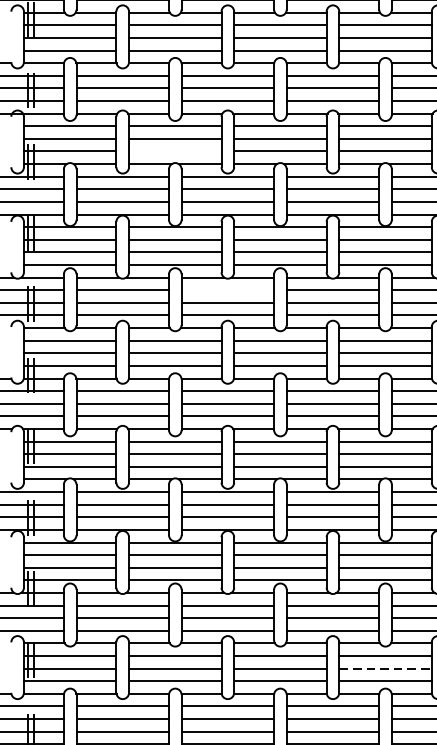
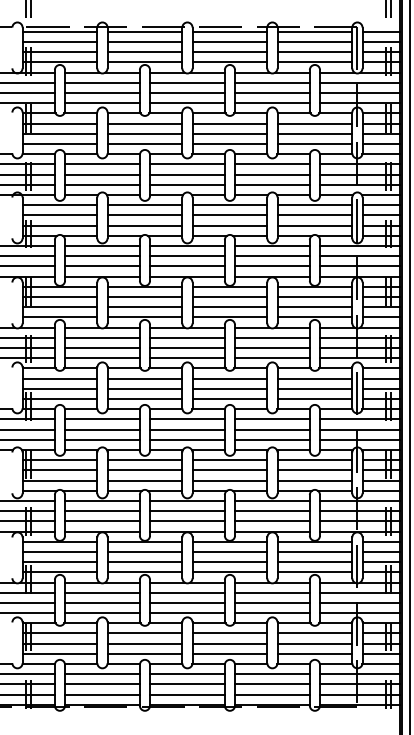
line: (174, 151) -> (144, 225), added
line: (227, 289) -> (187, 337), added
line: (386, 668) -> (315, 643), dashed -> solid

